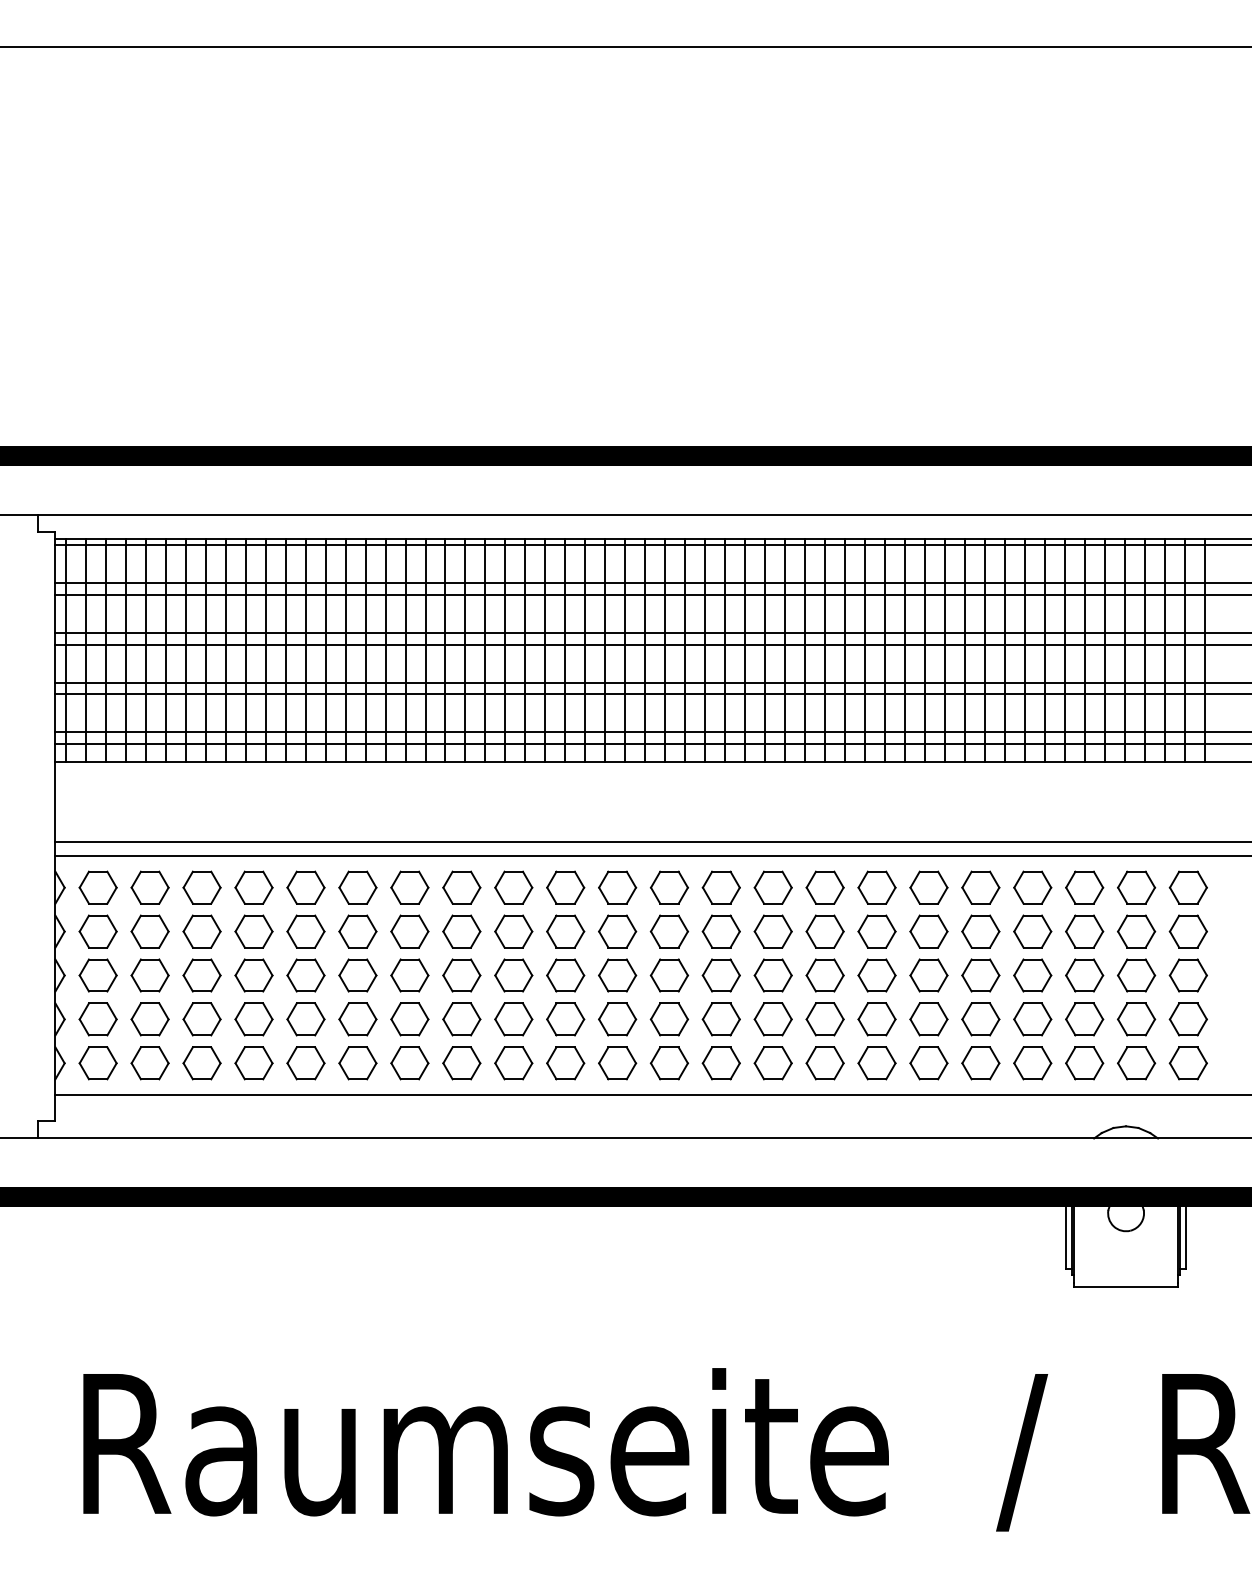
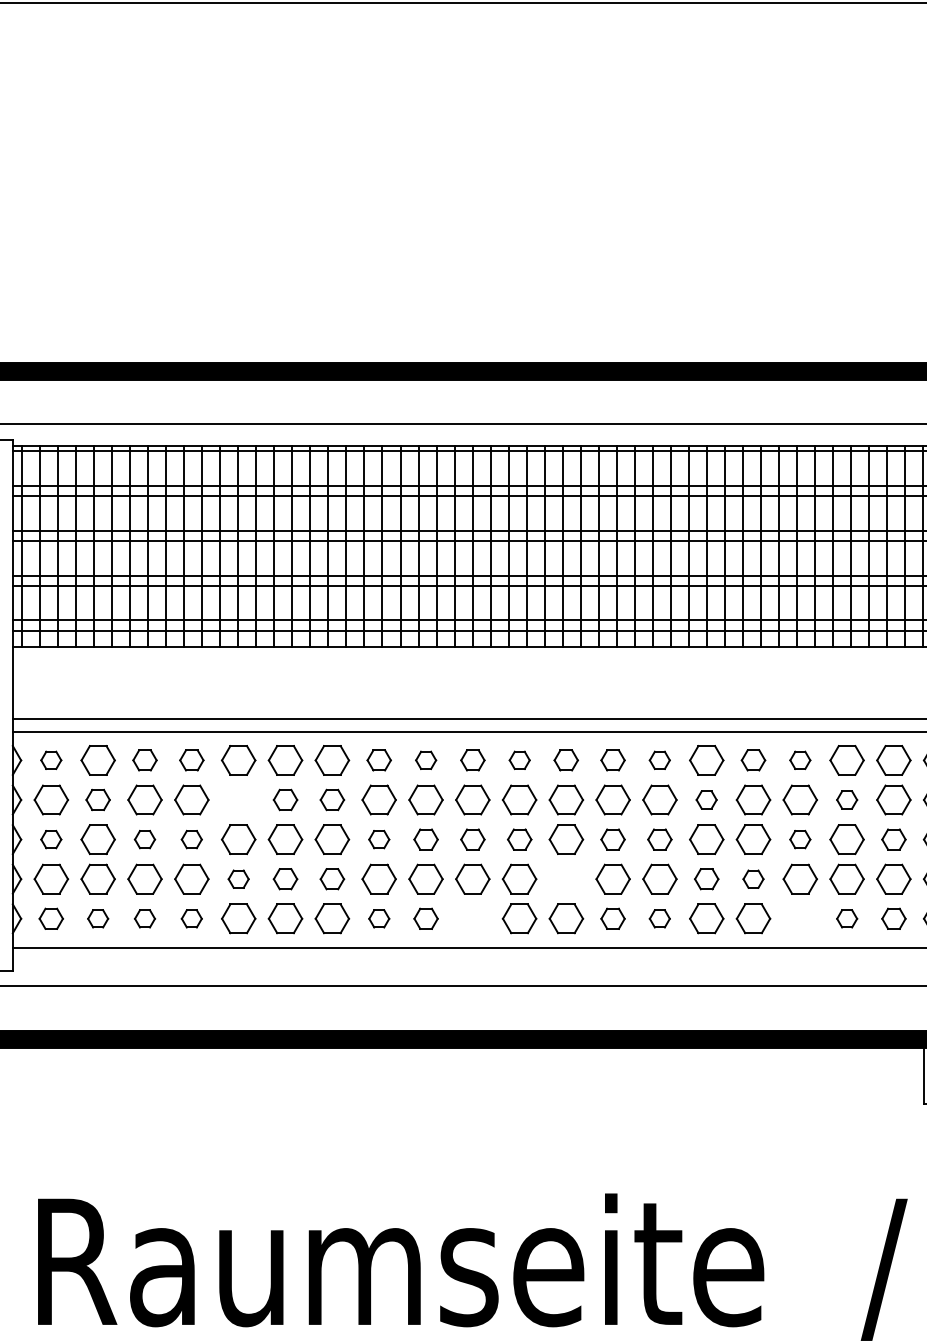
part: (97, 887) -> (50, 760), size x0.6
part: (201, 887) -> (144, 760), size x0.7
part: (253, 887) -> (191, 760), size x0.7
part: (461, 887) -> (378, 760), size x0.7
part: (513, 887) -> (425, 760), size x0.6
part: (565, 887) -> (472, 760), size x0.7
part: (617, 887) -> (519, 760), size x0.6
part: (668, 887) -> (565, 760), size x0.7
part: (720, 887) -> (612, 760), size x0.7
part: (772, 887) -> (659, 760), size x0.6
part: (876, 887) -> (753, 760), size x0.7
part: (928, 887) -> (799, 760), size x0.6
part: (149, 931) -> (97, 799), size x0.7
part: (305, 931) -> (238, 799), removed
part: (357, 931) -> (285, 799), size x0.7
part: (409, 931) -> (332, 799), size x0.7
part: (824, 931) -> (706, 799), size x0.6
part: (980, 931) -> (846, 799), size x0.6
part: (97, 975) -> (50, 839), size x0.6
part: (201, 975) -> (144, 839), size x0.6
part: (253, 975) -> (191, 839), size x0.6
part: (461, 975) -> (378, 839), size x0.6
part: (513, 975) -> (425, 839), size x0.7
part: (565, 975) -> (472, 839), size x0.7
part: (617, 975) -> (519, 839), size x0.7
part: (720, 975) -> (612, 839), size x0.7
part: (772, 975) -> (659, 839), size x0.7
part: (928, 975) -> (799, 839), size x0.6
part: (1032, 975) -> (893, 839), size x0.7
part: (305, 1019) -> (238, 879), size x0.6
part: (357, 1019) -> (285, 879), size x0.7
part: (409, 1019) -> (332, 879), size x0.7
part: (668, 1019) -> (565, 879), removed
part: (824, 1019) -> (706, 879), size x0.7
part: (876, 1019) -> (753, 879), size x0.6
part: (97, 1063) -> (50, 918), size x0.7
part: (149, 1063) -> (97, 918), size x0.6
part: (201, 1063) -> (144, 918), size x0.6
part: (253, 1063) -> (191, 918), size x0.6
part: (461, 1063) -> (378, 918), size x0.6
part: (513, 1063) -> (425, 918), size x0.7
part: (565, 1063) -> (472, 918), removed
part: (720, 1063) -> (612, 918), size x0.7
part: (772, 1063) -> (659, 918), size x0.6
part: (928, 1063) -> (799, 918), removed
part: (980, 1063) -> (846, 918), size x0.6
part: (1032, 1063) -> (893, 918), size x0.7

